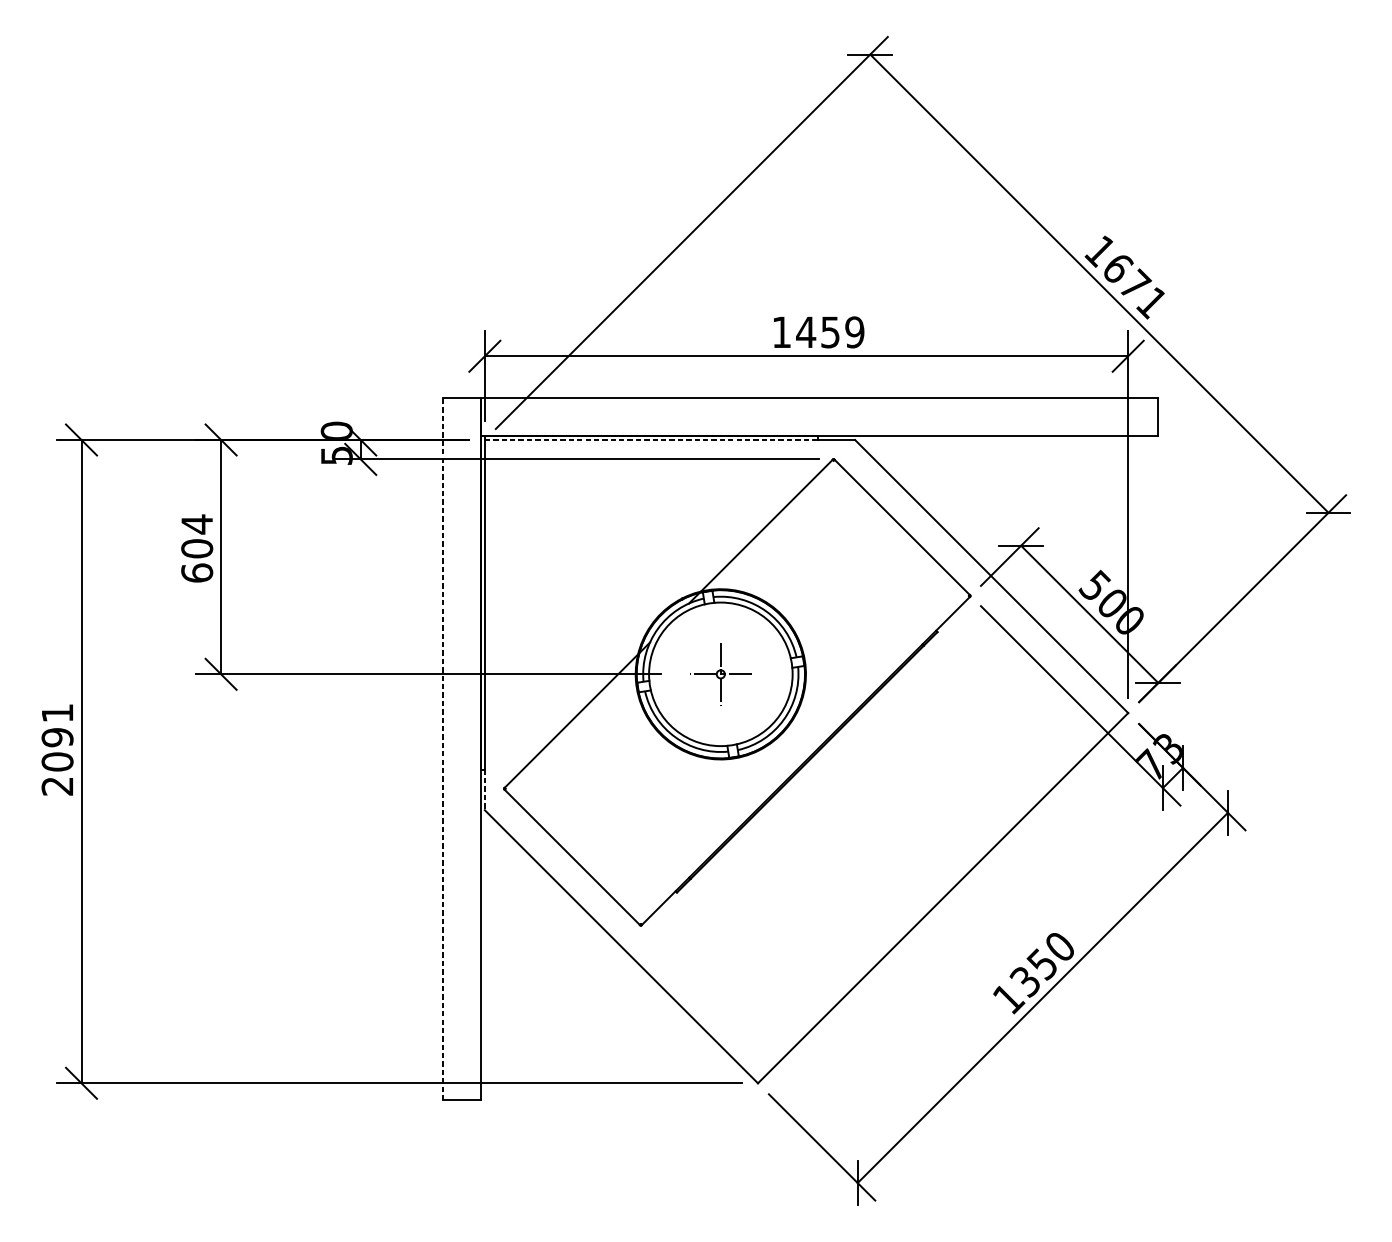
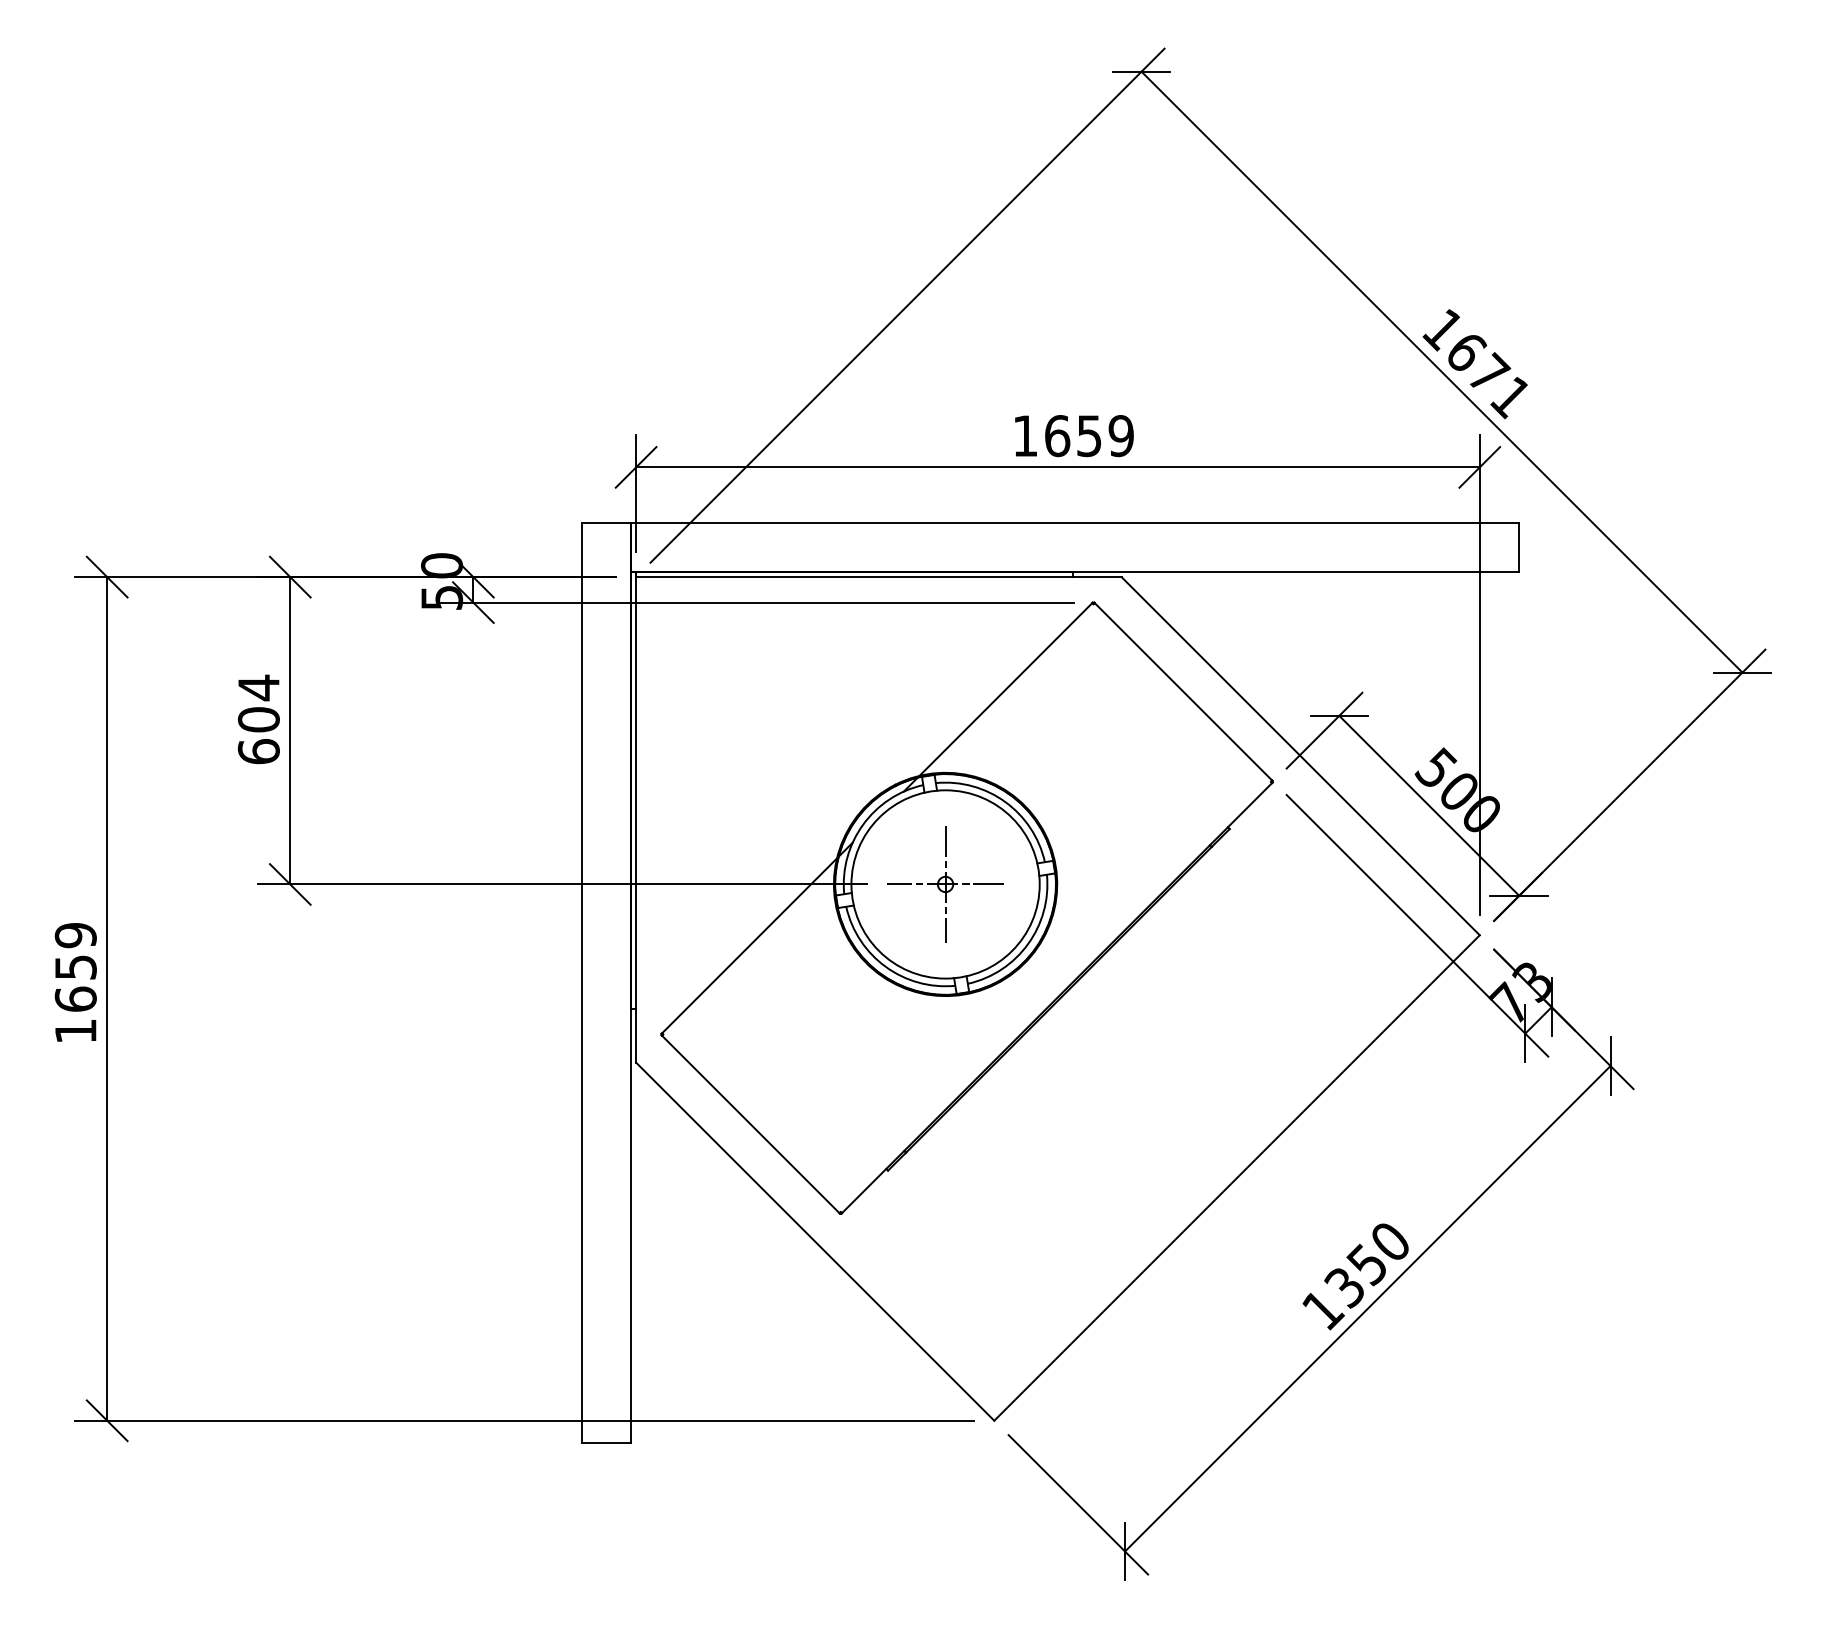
text: (806, 332) -> (1057, 436), 1459 -> 1659
line: (651, 440) -> (854, 577), dashed -> solid
part: (720, 674) -> (945, 884), size x1.43
text: (57, 749) -> (75, 983), 2091 -> 1659
line: (443, 749) -> (581, 982), dashed -> solid
line: (485, 790) -> (636, 1036), dashed -> solid

